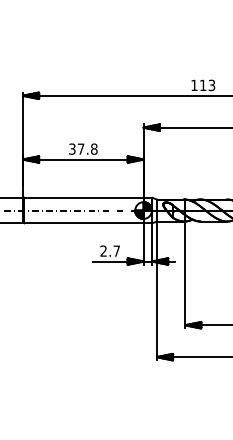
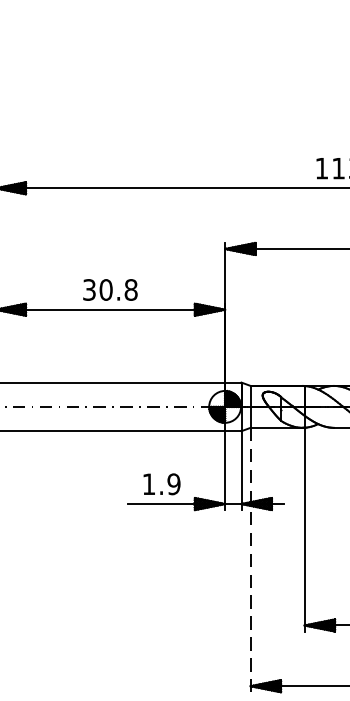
text: (80, 148) -> (104, 288), 37.8 -> 30.8
text: (110, 250) -> (162, 483), 2.7 -> 1.9
line: (157, 291) -> (251, 561), solid -> dashed

